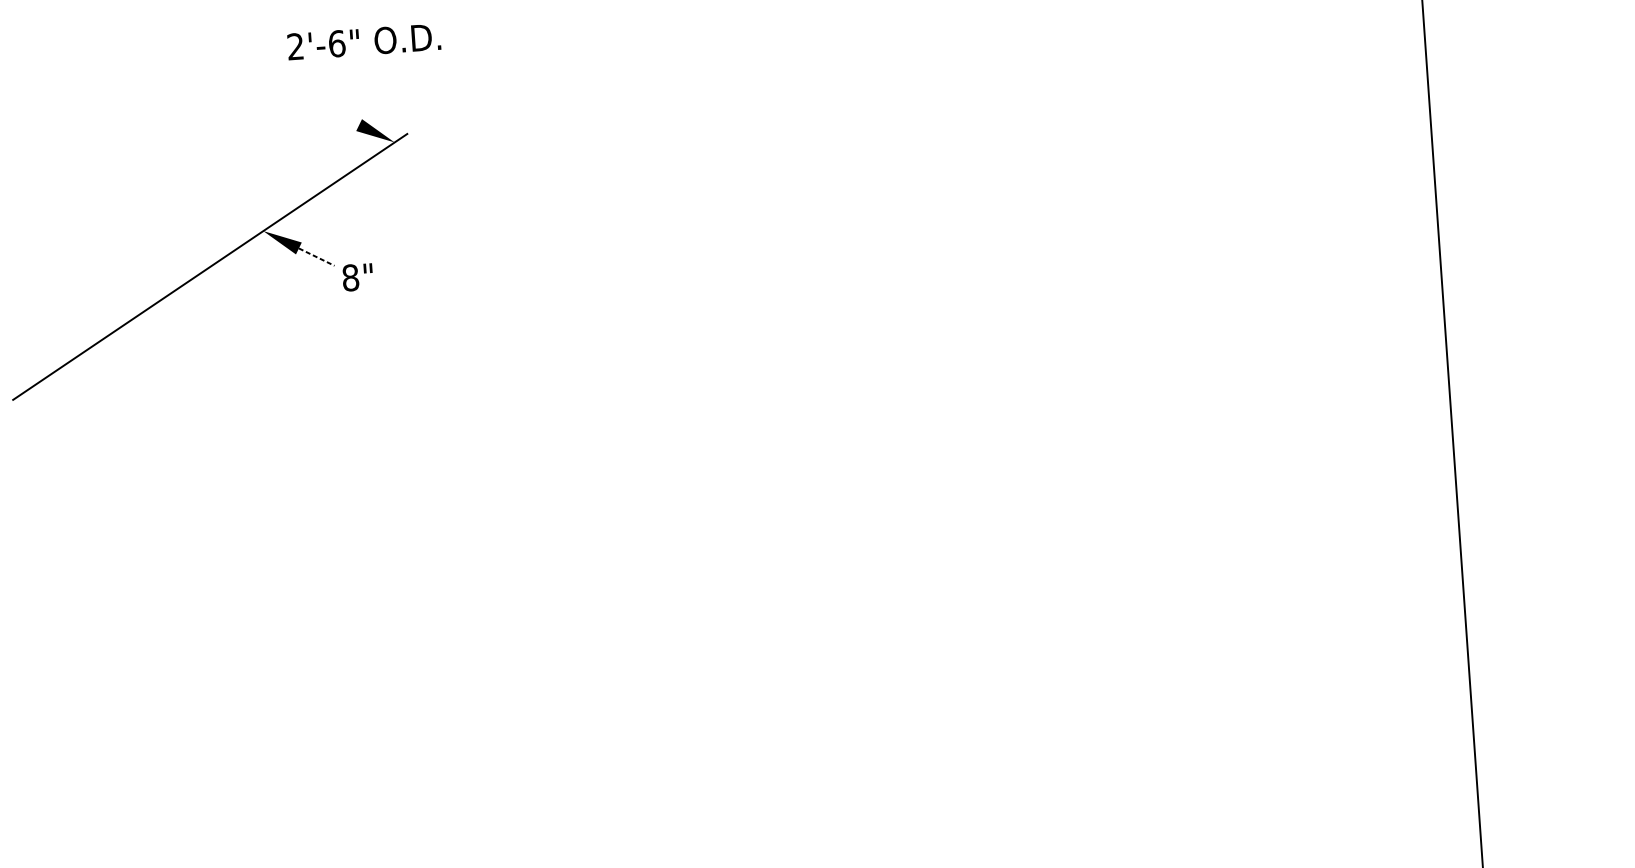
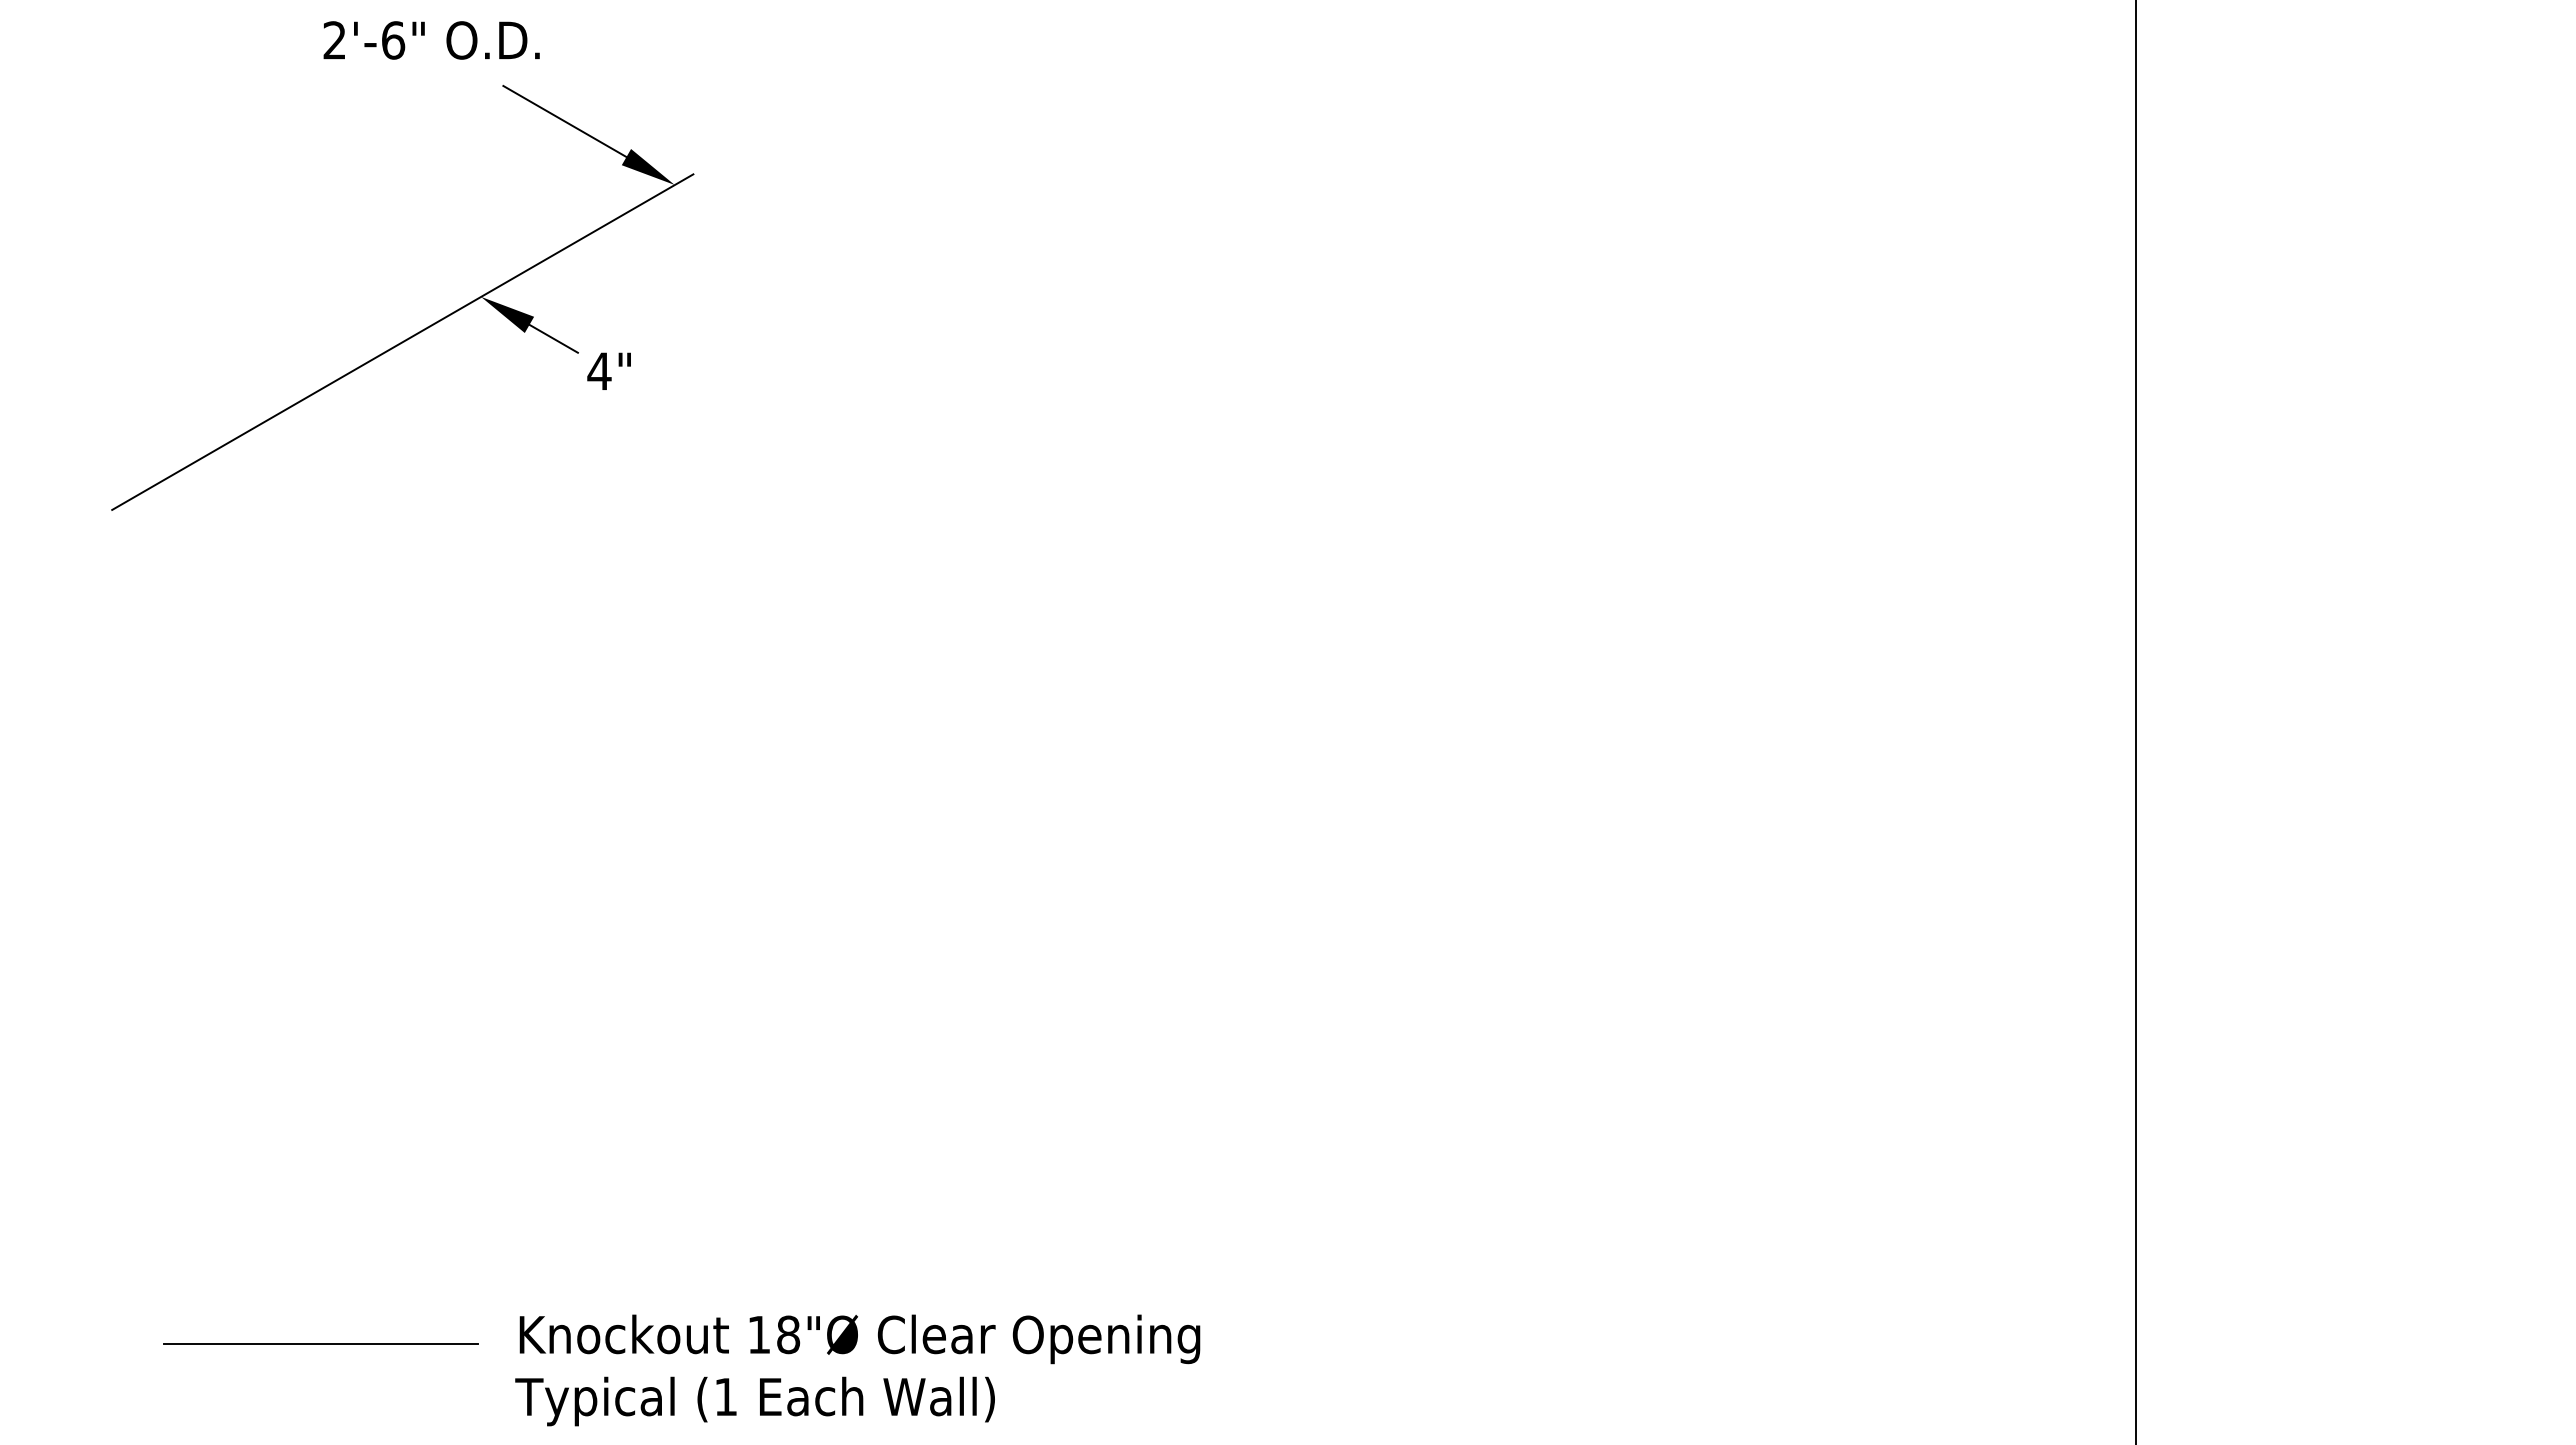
text: (364, 41) -> (431, 40), moved
line: (313, 103) -> (564, 121), added
line: (316, 256) -> (553, 338), dashed -> solid
text: (350, 277) -> (599, 371), 8" -> 4"

